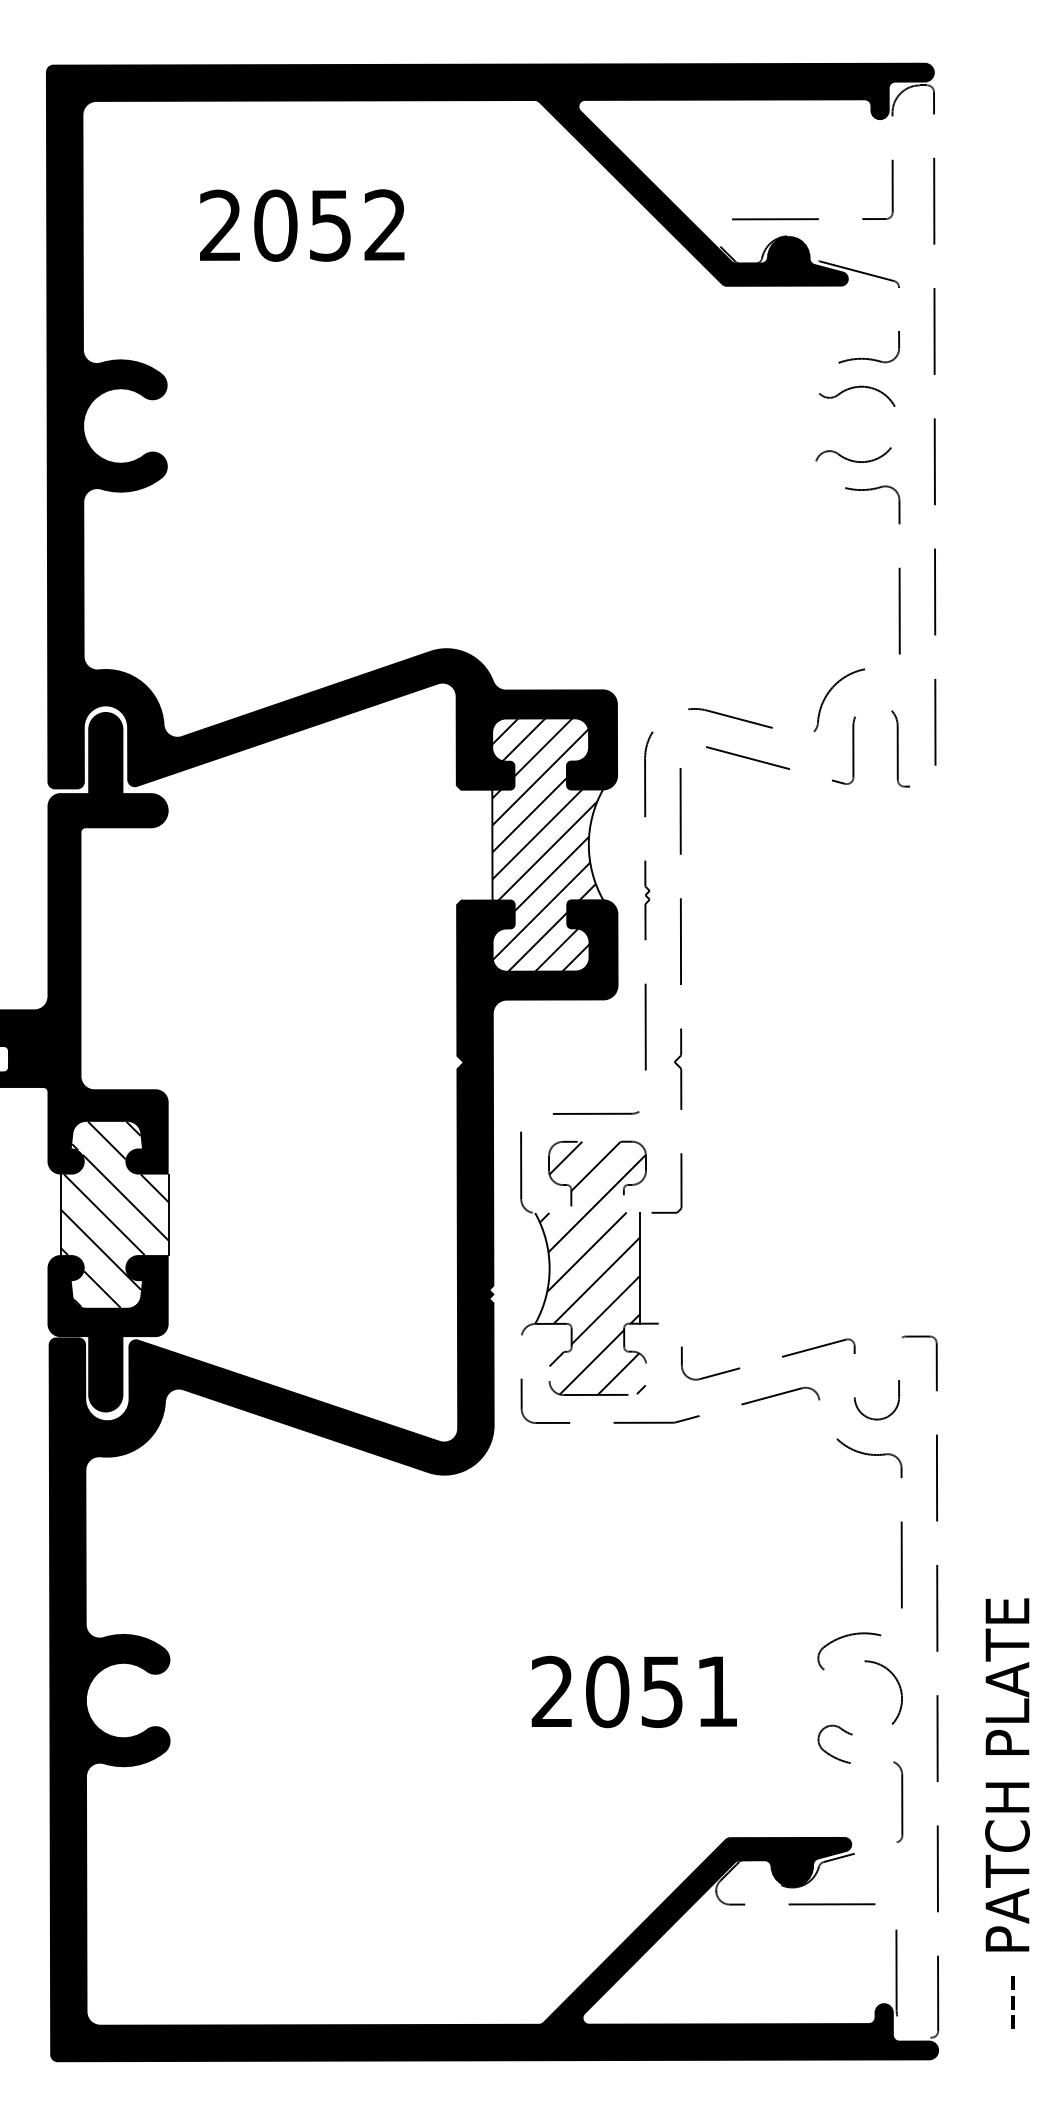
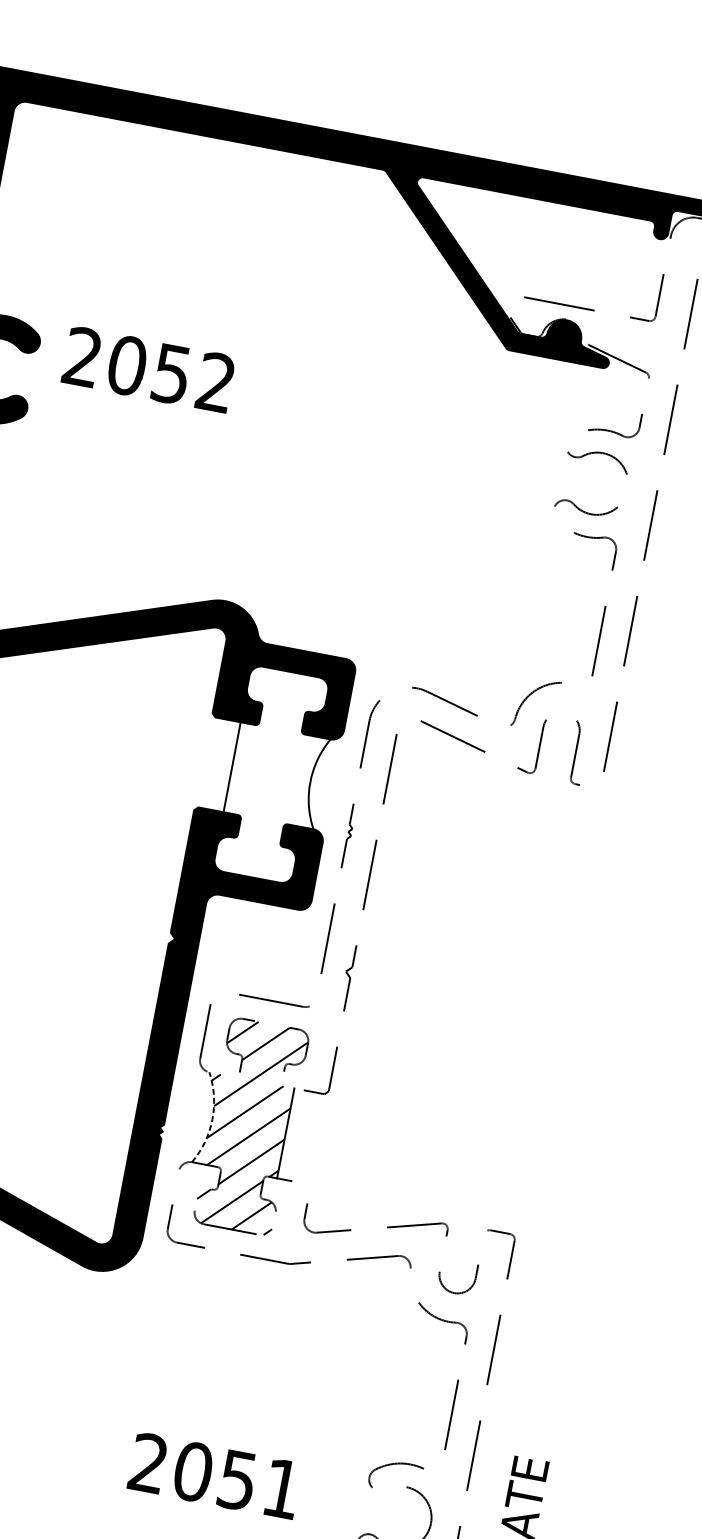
text: (302, 225) -> (148, 369), moved
hatch: (544, 844) -> (274, 774), removed
arc: (549, 1268) -> (212, 1119), solid -> dashed

